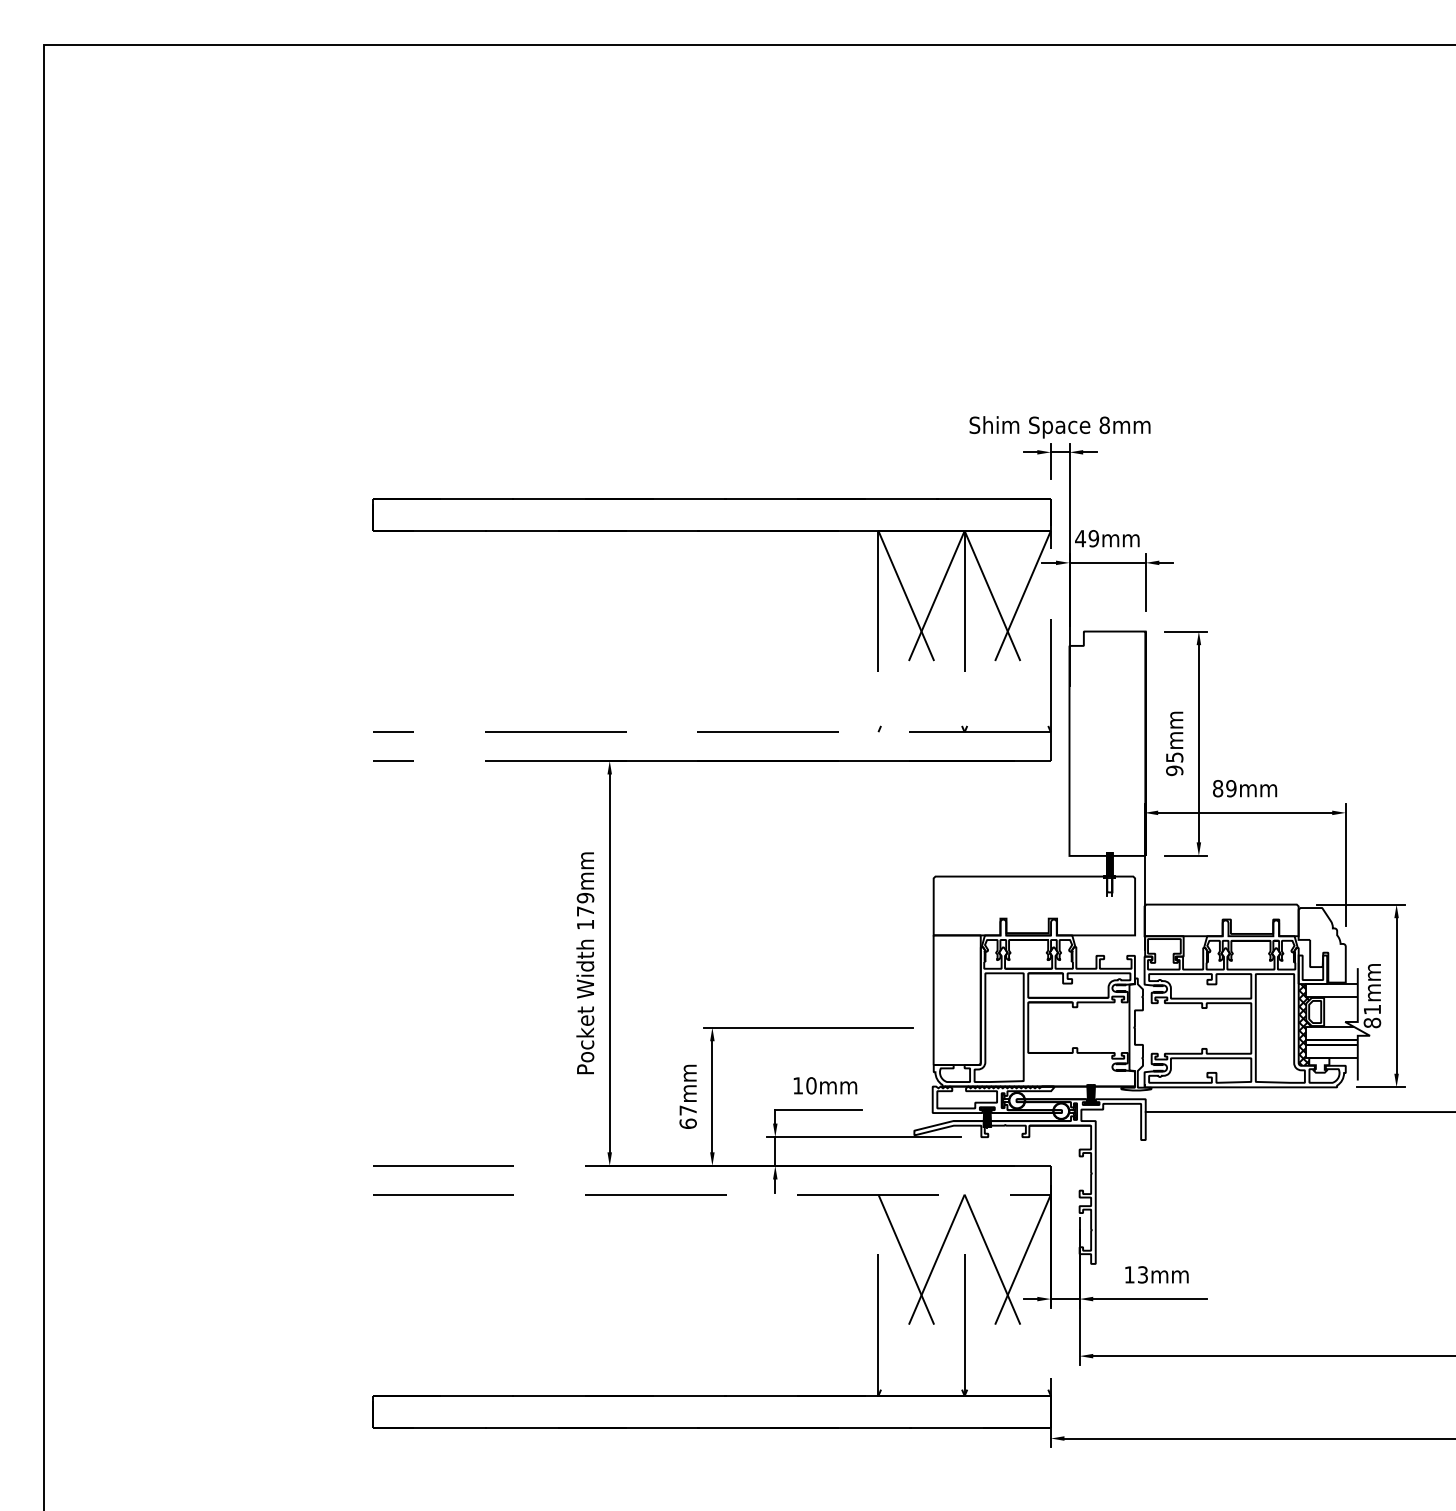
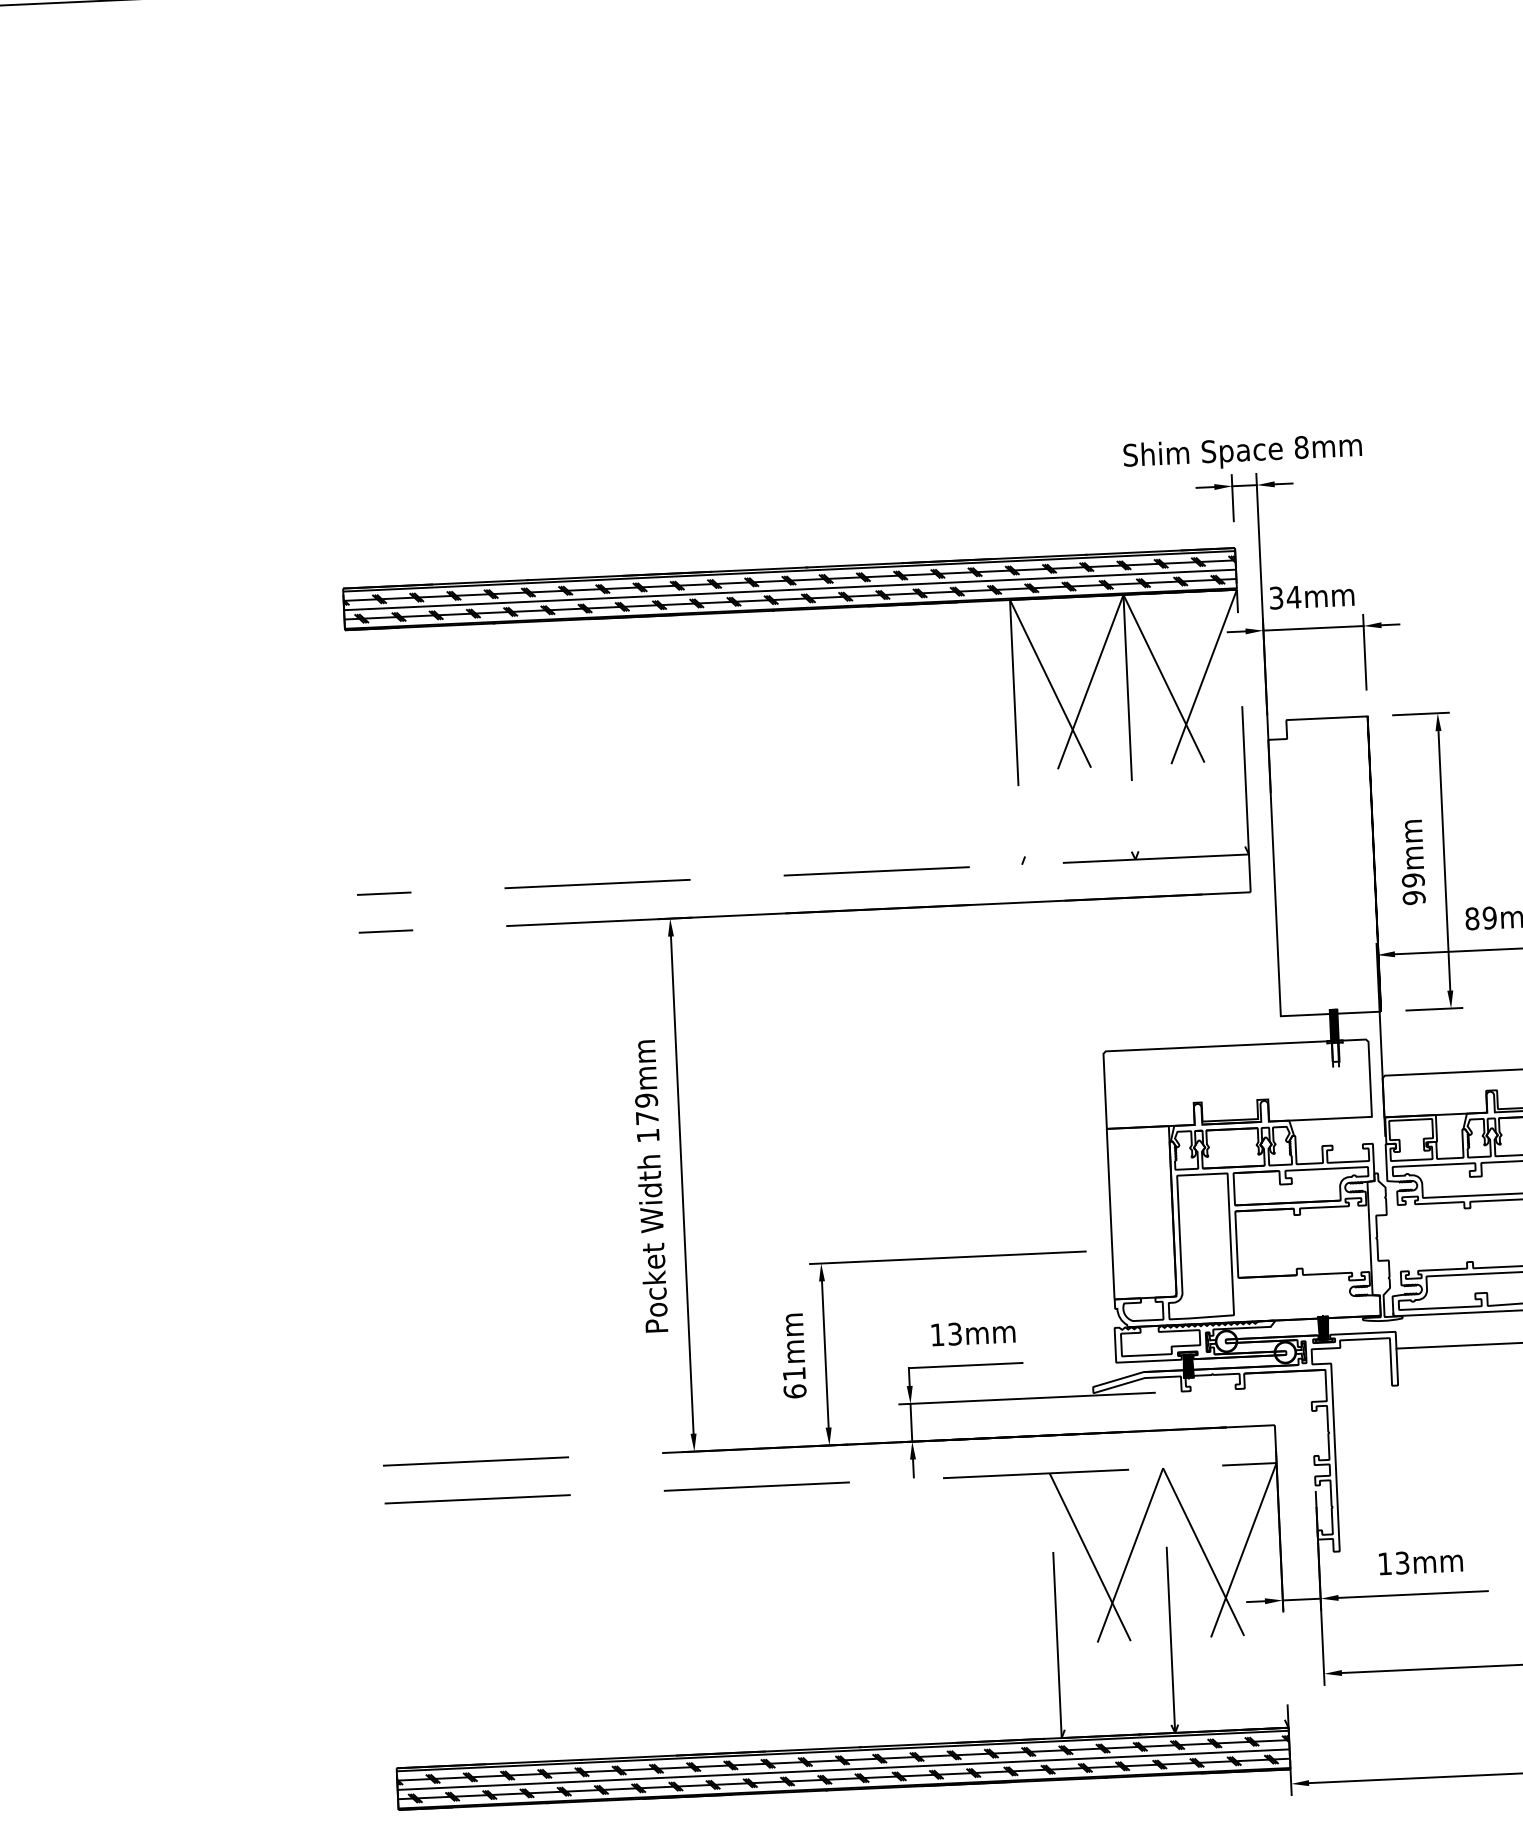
hatch: (711, 515) -> (789, 589), added
text: (1087, 538) -> (1285, 597), 49mm -> 34mm
text: (1174, 757) -> (1413, 880), 95mm -> 99mm
text: (811, 1085) -> (955, 1333), 10mm -> 13mm
text: (687, 1110) -> (793, 1374), 67mm -> 61mm
hatch: (711, 1412) -> (843, 1769), added

